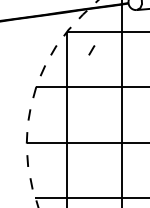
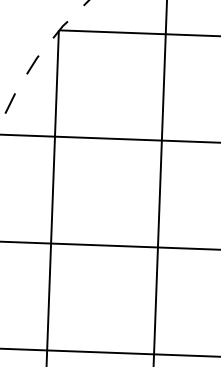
line: (91, 50) -> (105, 67), removed

